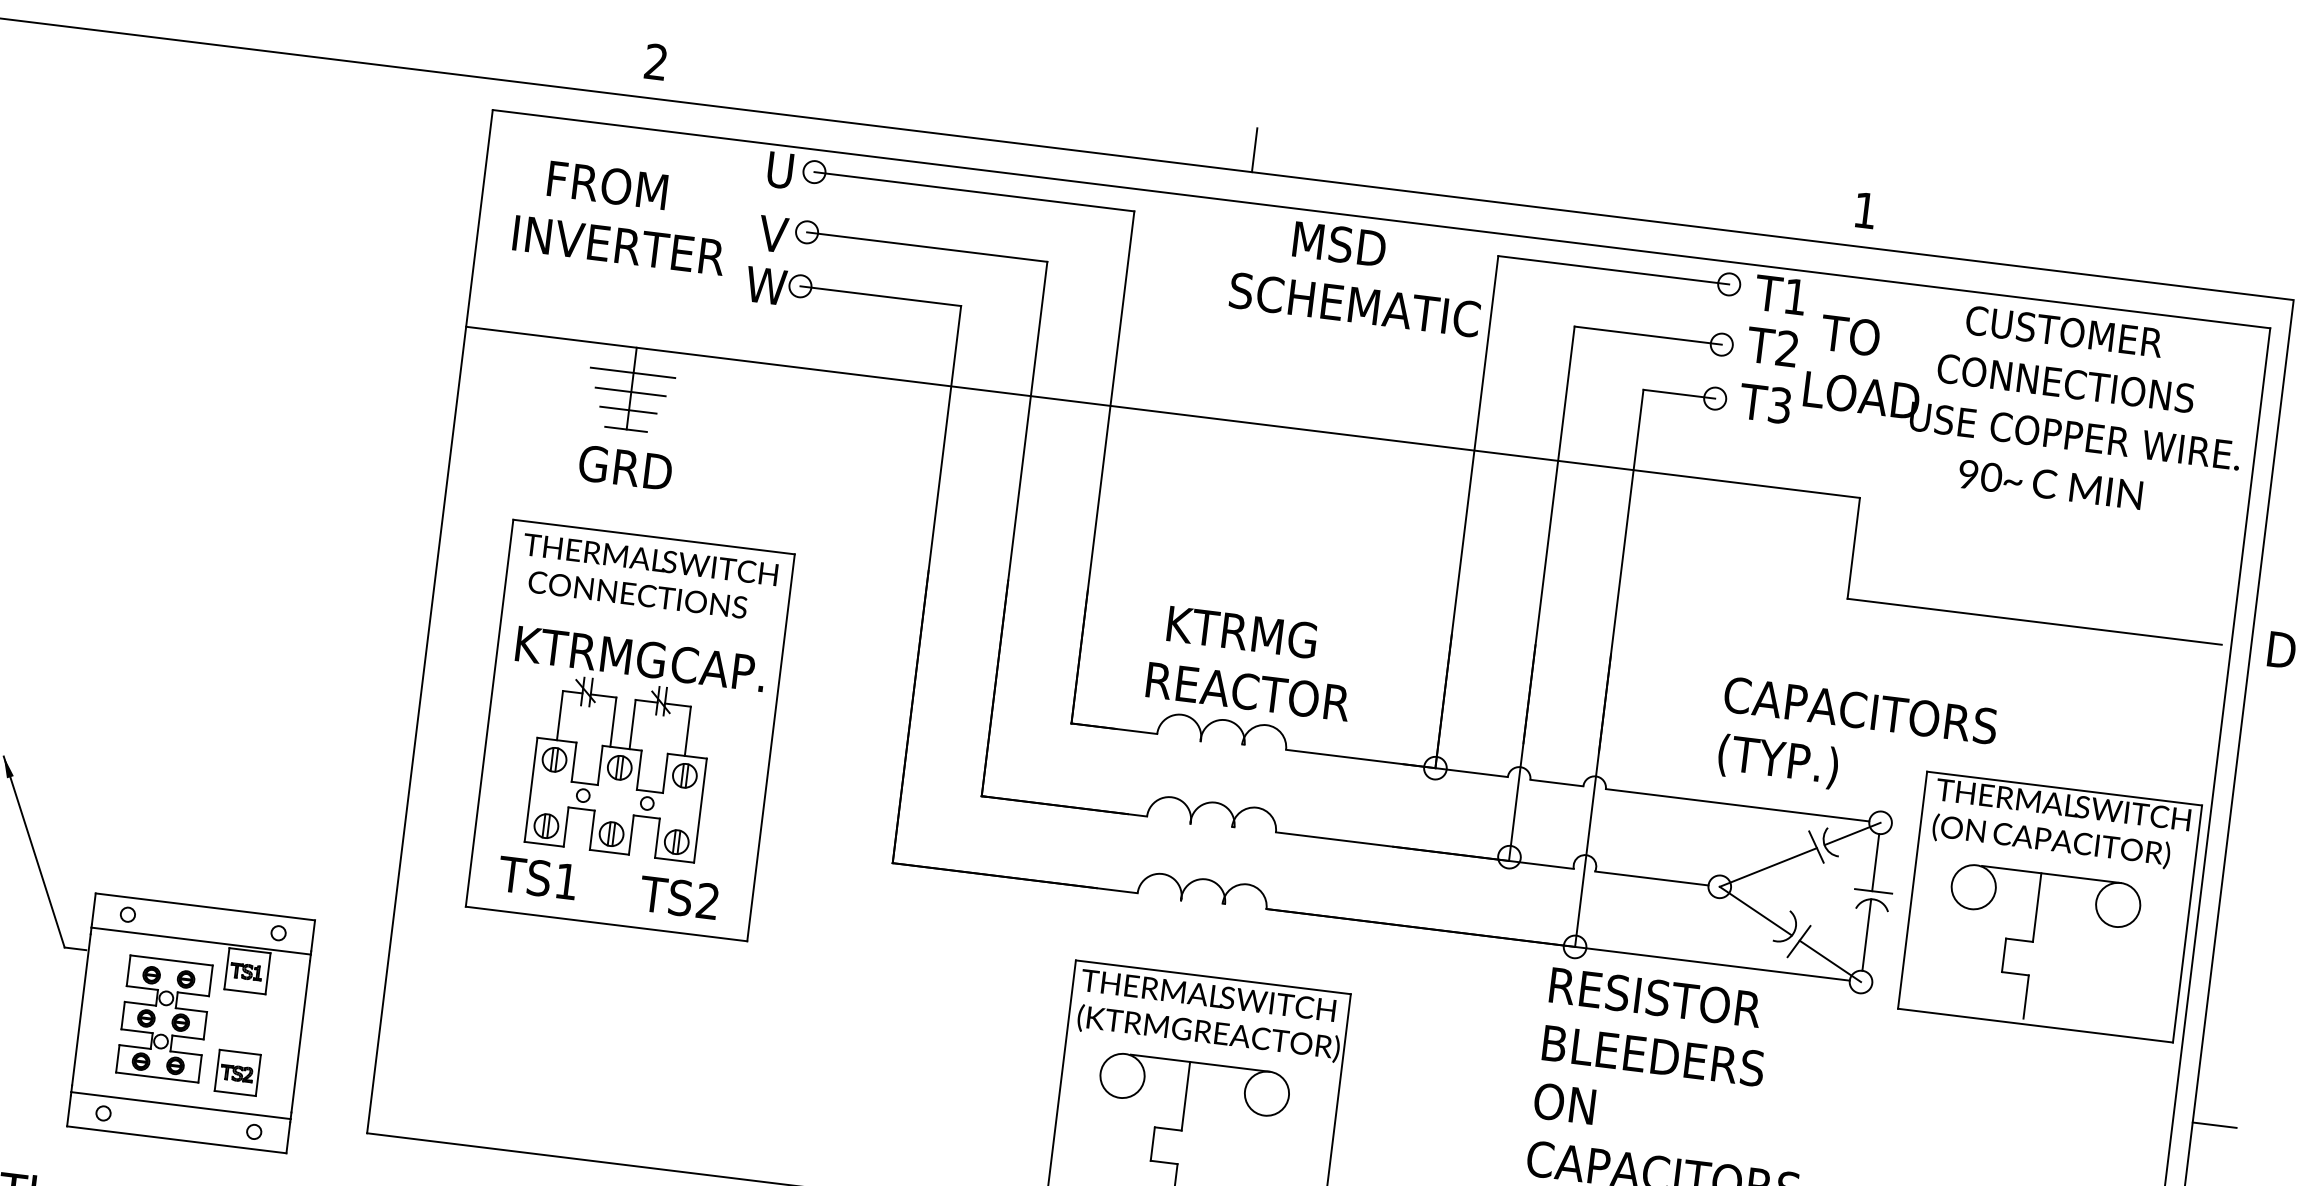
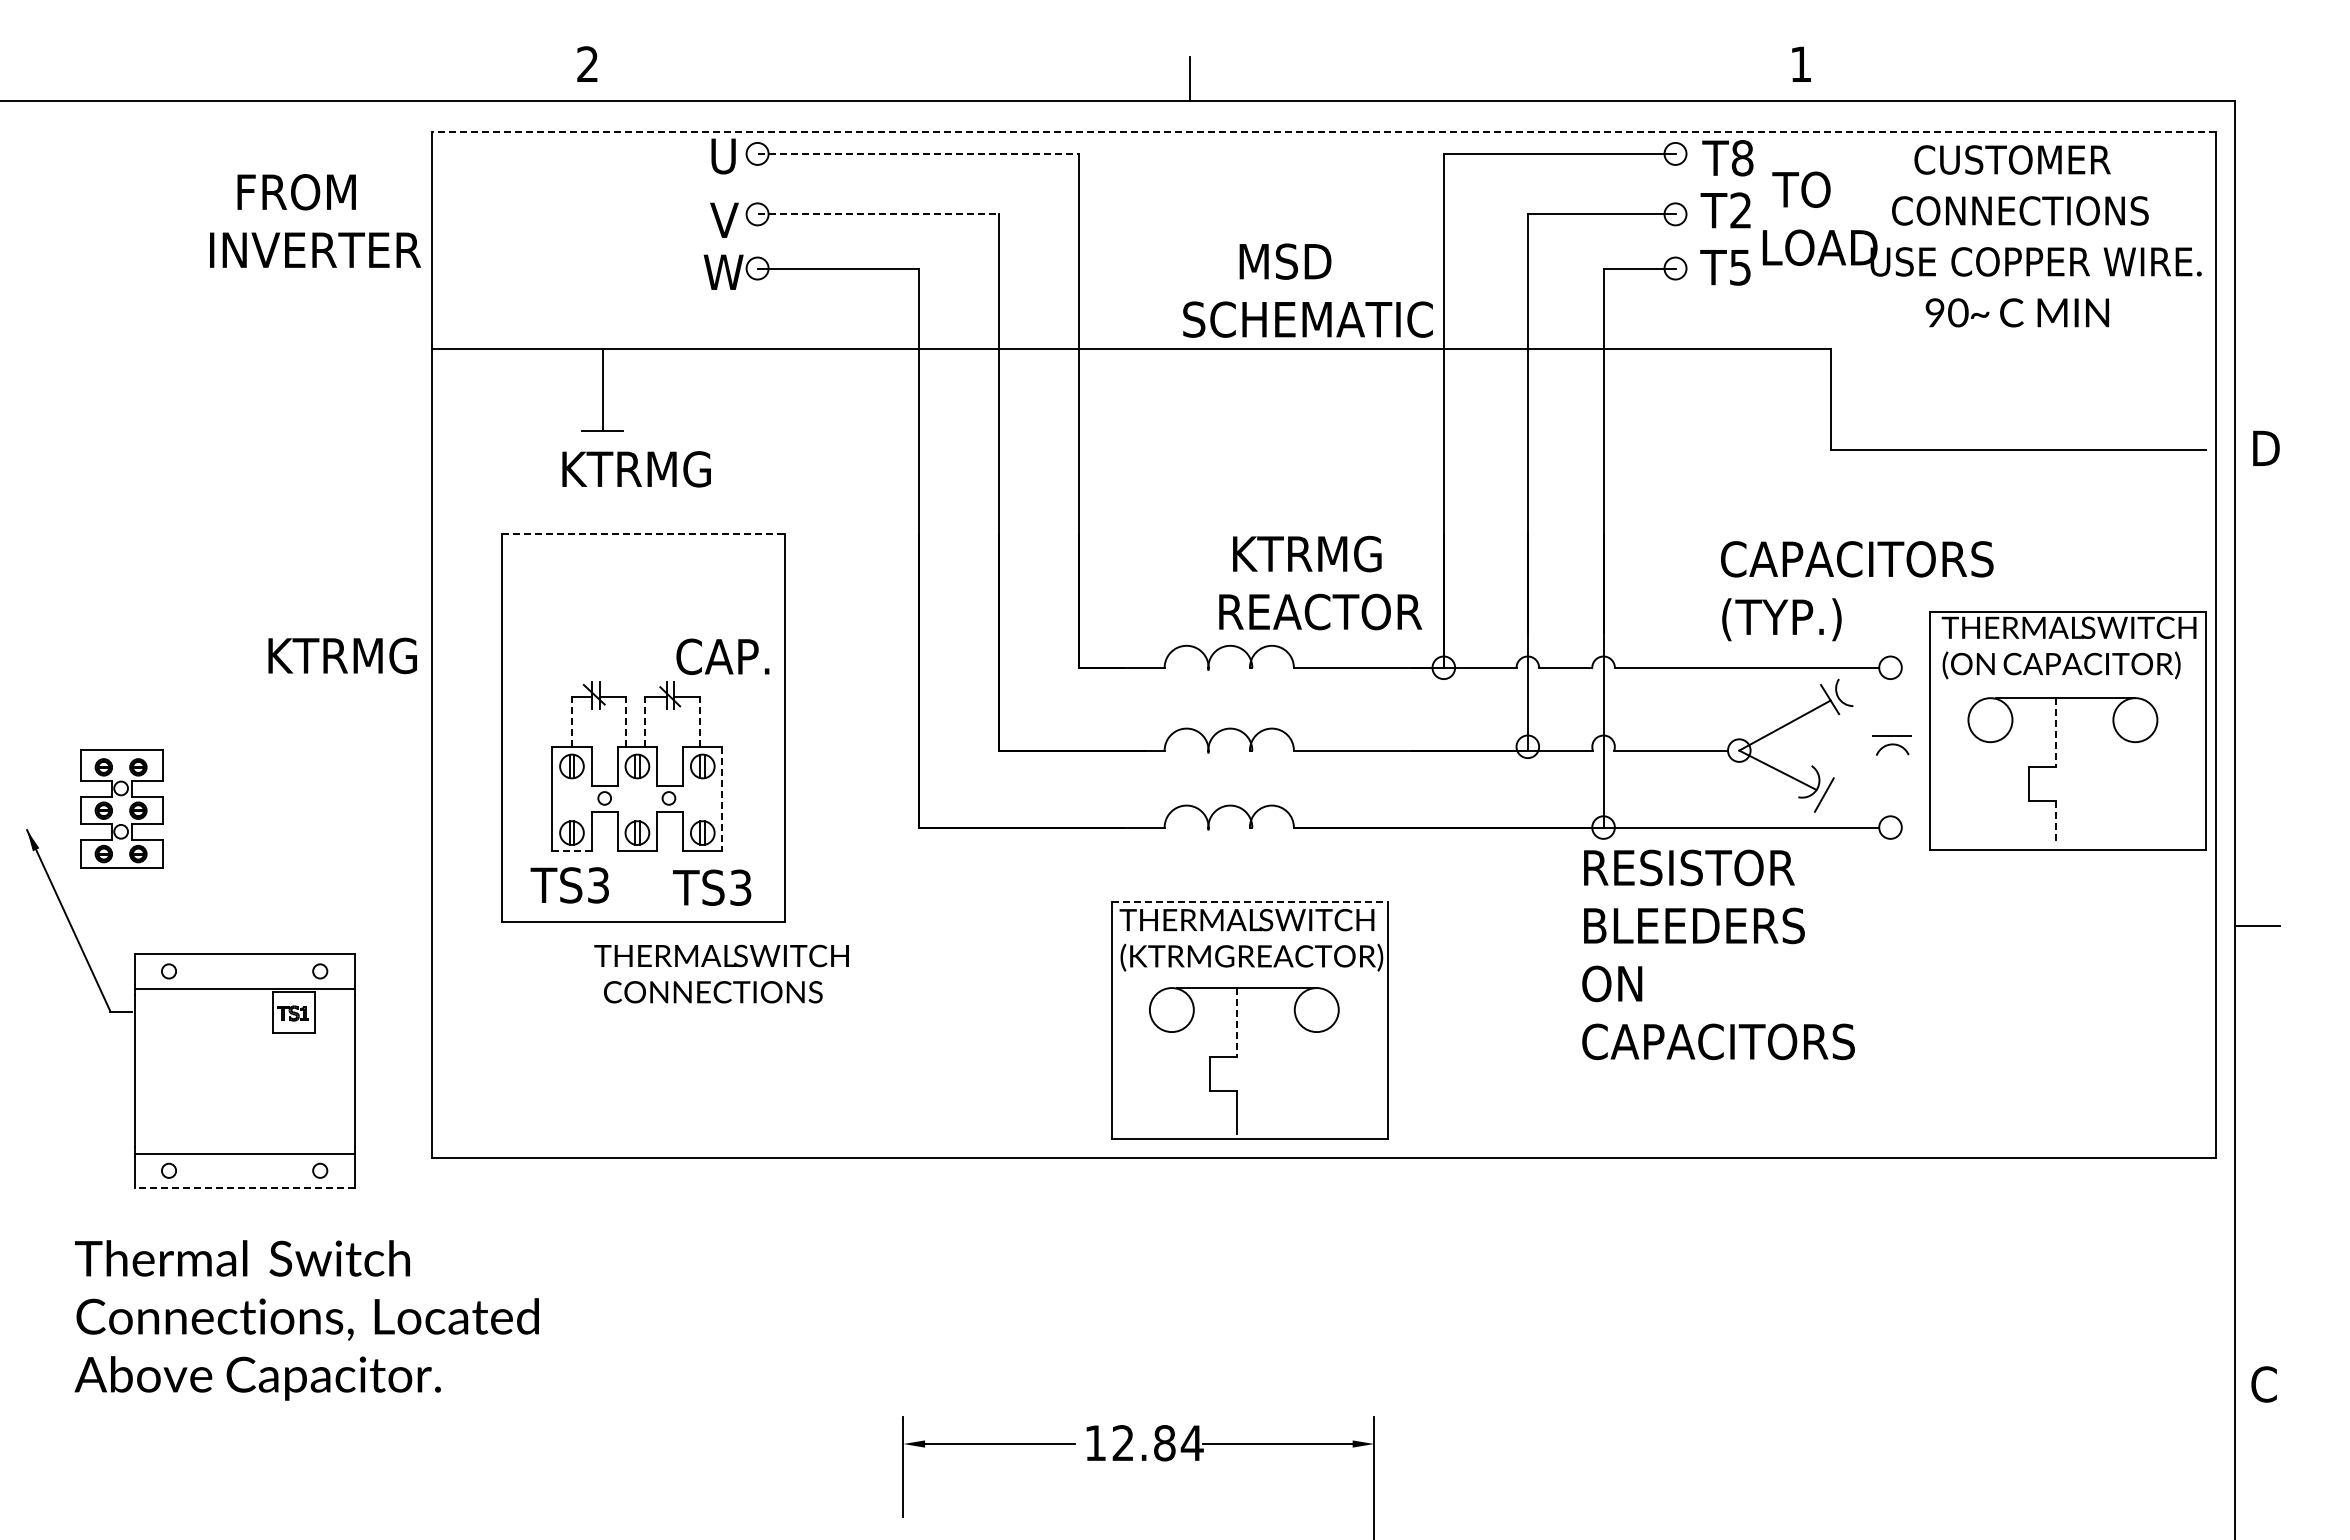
line: (974, 191) -> (918, 153), solid -> dashed
text: (622, 215) -> (315, 220), moved
line: (1381, 218) -> (1323, 131), solid -> dashed
line: (927, 247) -> (878, 214), solid -> dashed
text: (1357, 275) -> (1307, 290), moved
text: (1795, 297) -> (1742, 158), T1 -> T8
line: (632, 372) -> (602, 374), removed
line: (630, 391) -> (602, 393), removed
text: (1780, 405) -> (1740, 267), T3 -> T5
line: (628, 409) -> (602, 411), removed
text: (654, 471) -> (635, 469), GRD -> KTRMG
line: (654, 537) -> (643, 534), solid -> dashed
text: (648, 577) -> (721, 973), moved
text: (590, 651) -> (342, 655), moved
text: (1251, 662) -> (1320, 582), moved
line: (559, 715) -> (571, 722), solid -> dashed
line: (613, 722) -> (625, 722), solid -> dashed
line: (632, 724) -> (644, 722), solid -> dashed
line: (688, 731) -> (700, 722), solid -> dashed
line: (700, 811) -> (722, 799), solid -> dashed
line: (1851, 833) -> (1863, 681), removed
line: (543, 844) -> (571, 851), solid -> dashed
line: (1875, 862) -> (1890, 707), removed
text: (566, 881) -> (598, 885), TS1 -> TS3
text: (707, 901) -> (740, 887), TS2 -> TS3
line: (2036, 908) -> (2055, 733), solid -> dashed
line: (1866, 935) -> (1890, 780), removed
line: (1830, 960) -> (1857, 810), removed
line: (1213, 977) -> (1249, 901), solid -> dashed
line: (2026, 997) -> (2055, 822), solid -> dashed
part: (164, 1018) -> (121, 808), moved
part: (237, 1072) -> (296, 1114), removed
line: (1185, 1097) -> (1236, 1023), solid -> dashed
line: (176, 1140) -> (244, 1188), solid -> dashed

